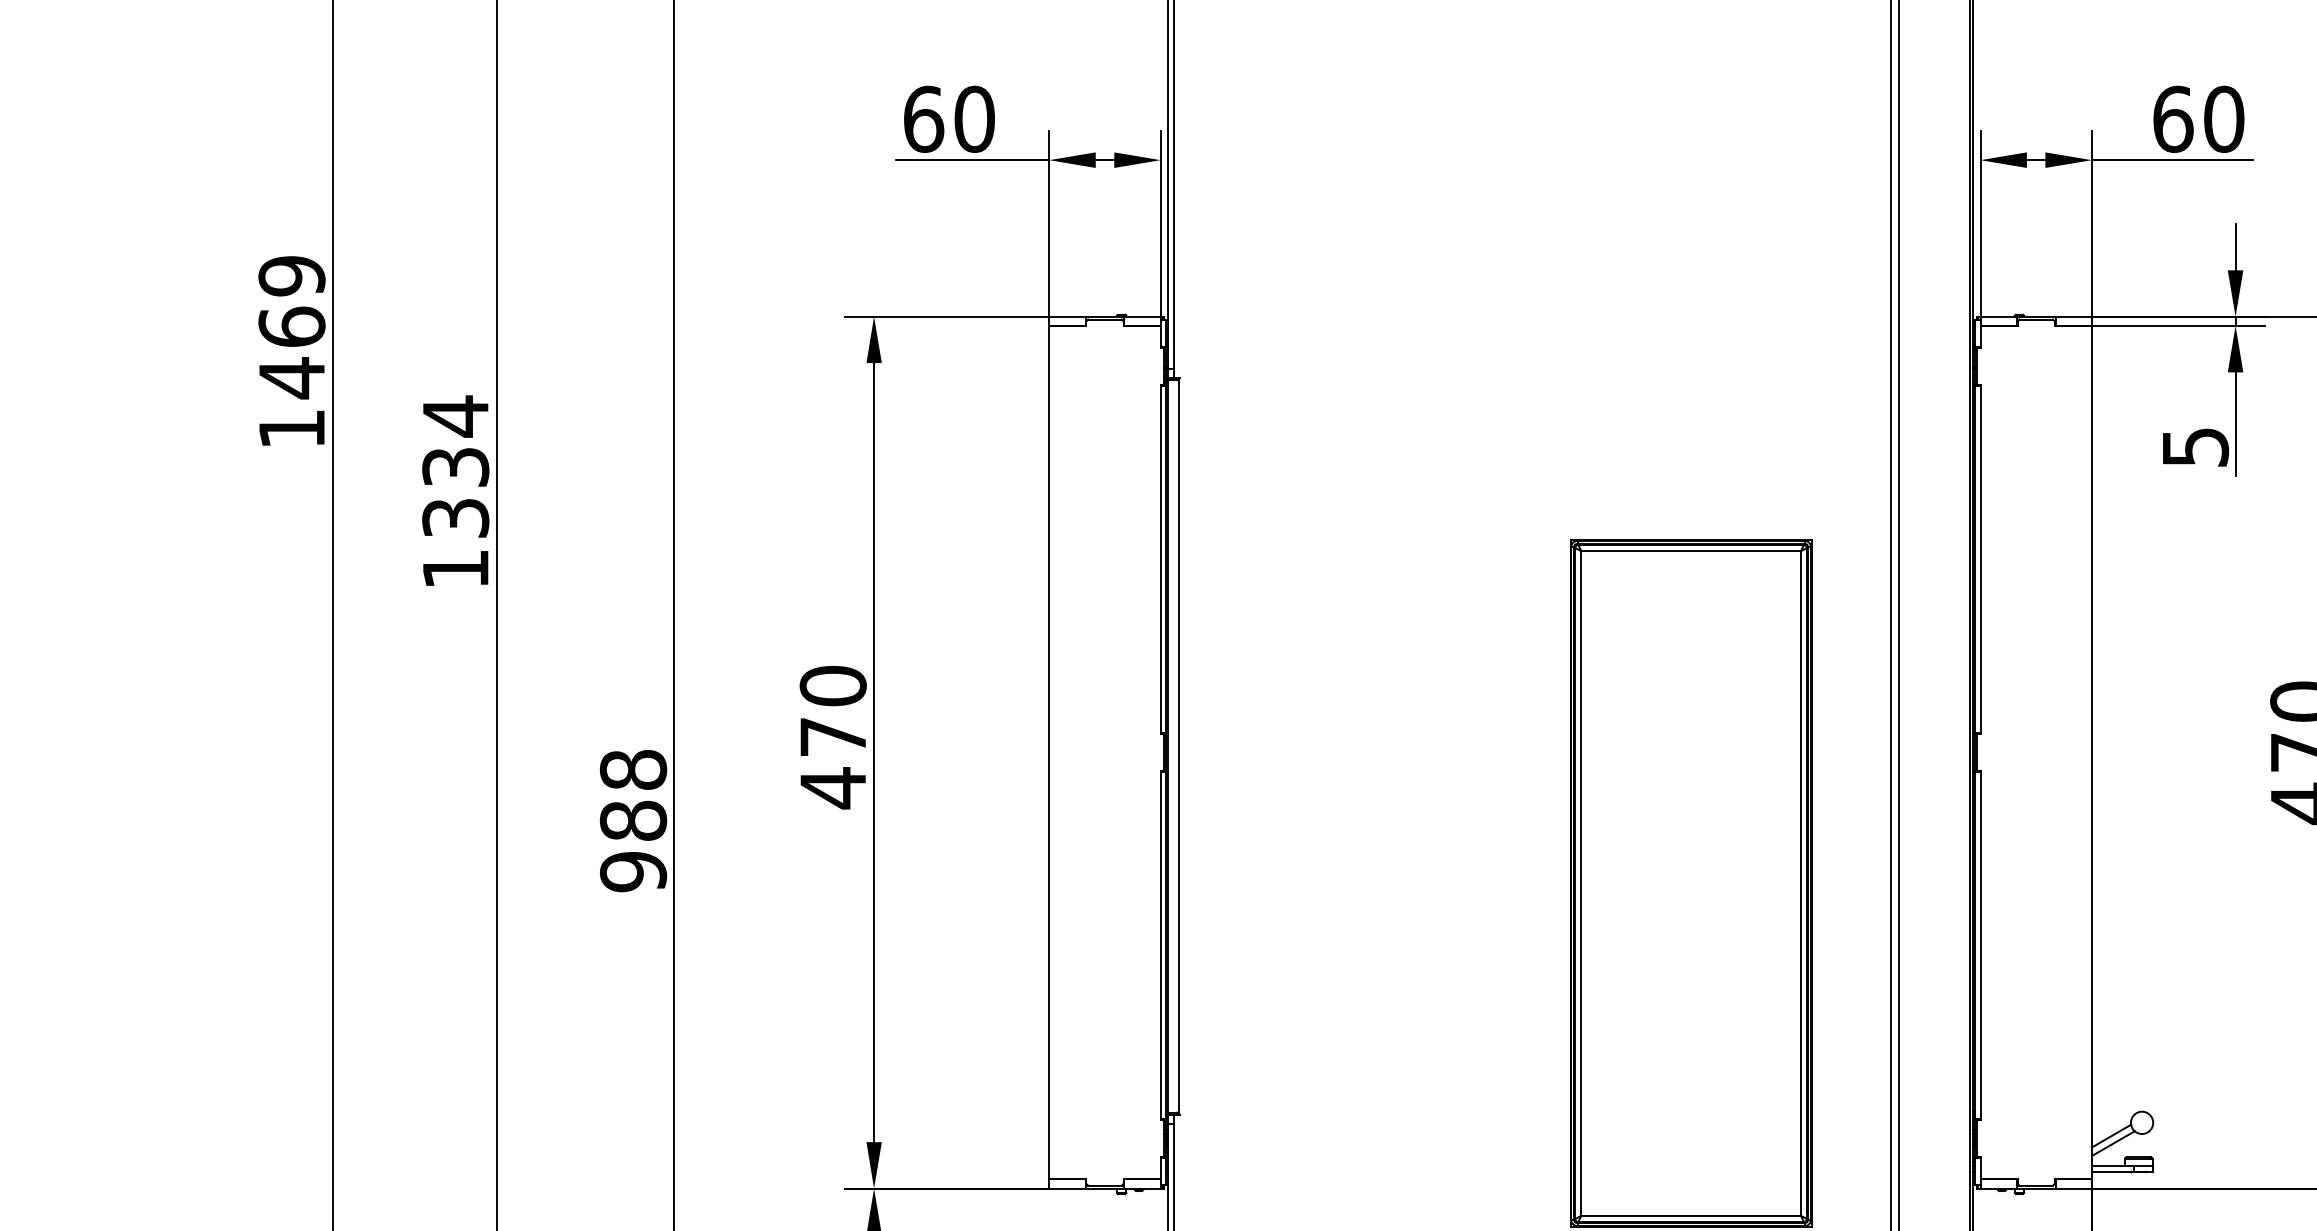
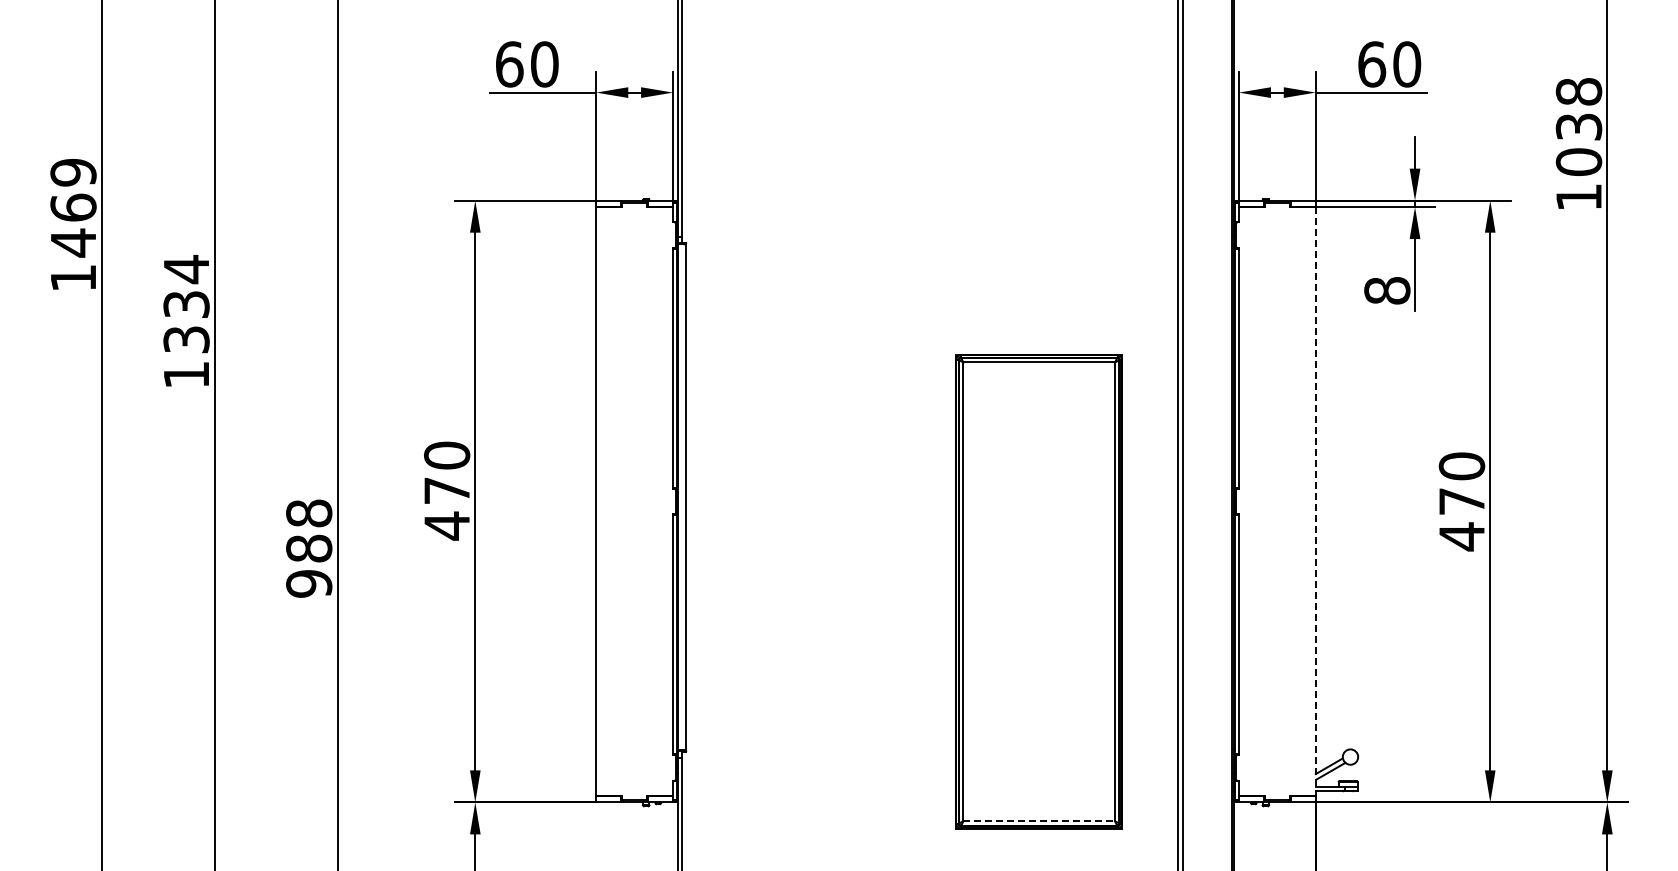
text: (2195, 446) -> (1387, 290), 5 -> 8
line: (2091, 754) -> (1315, 502), solid -> dashed
line: (1691, 1216) -> (1039, 821), solid -> dashed

